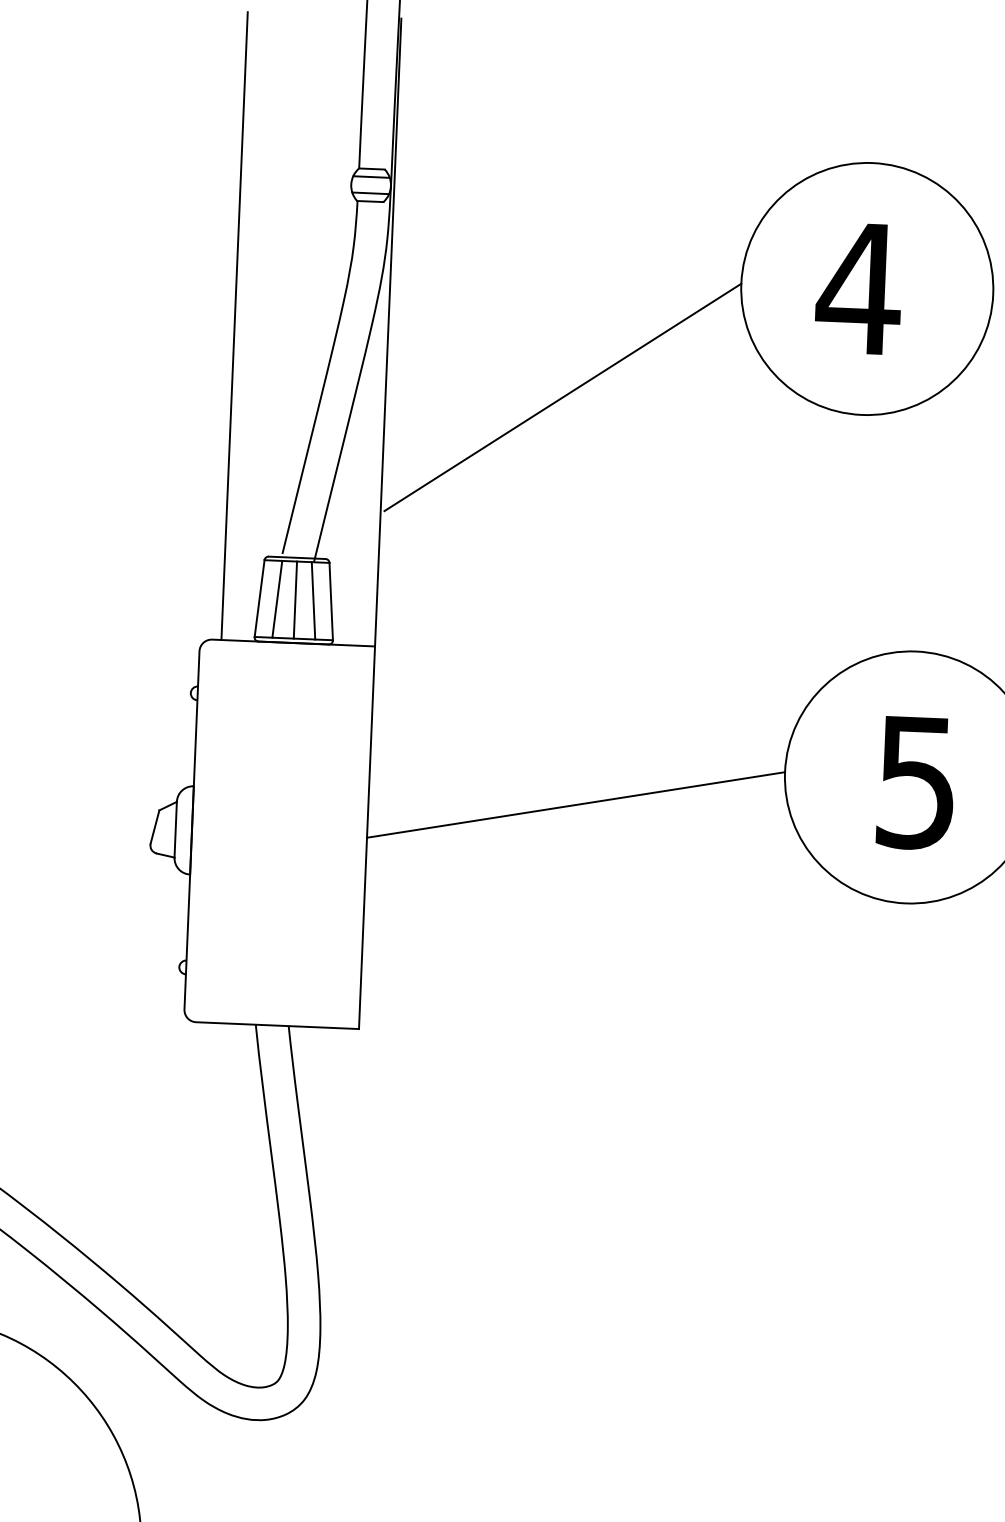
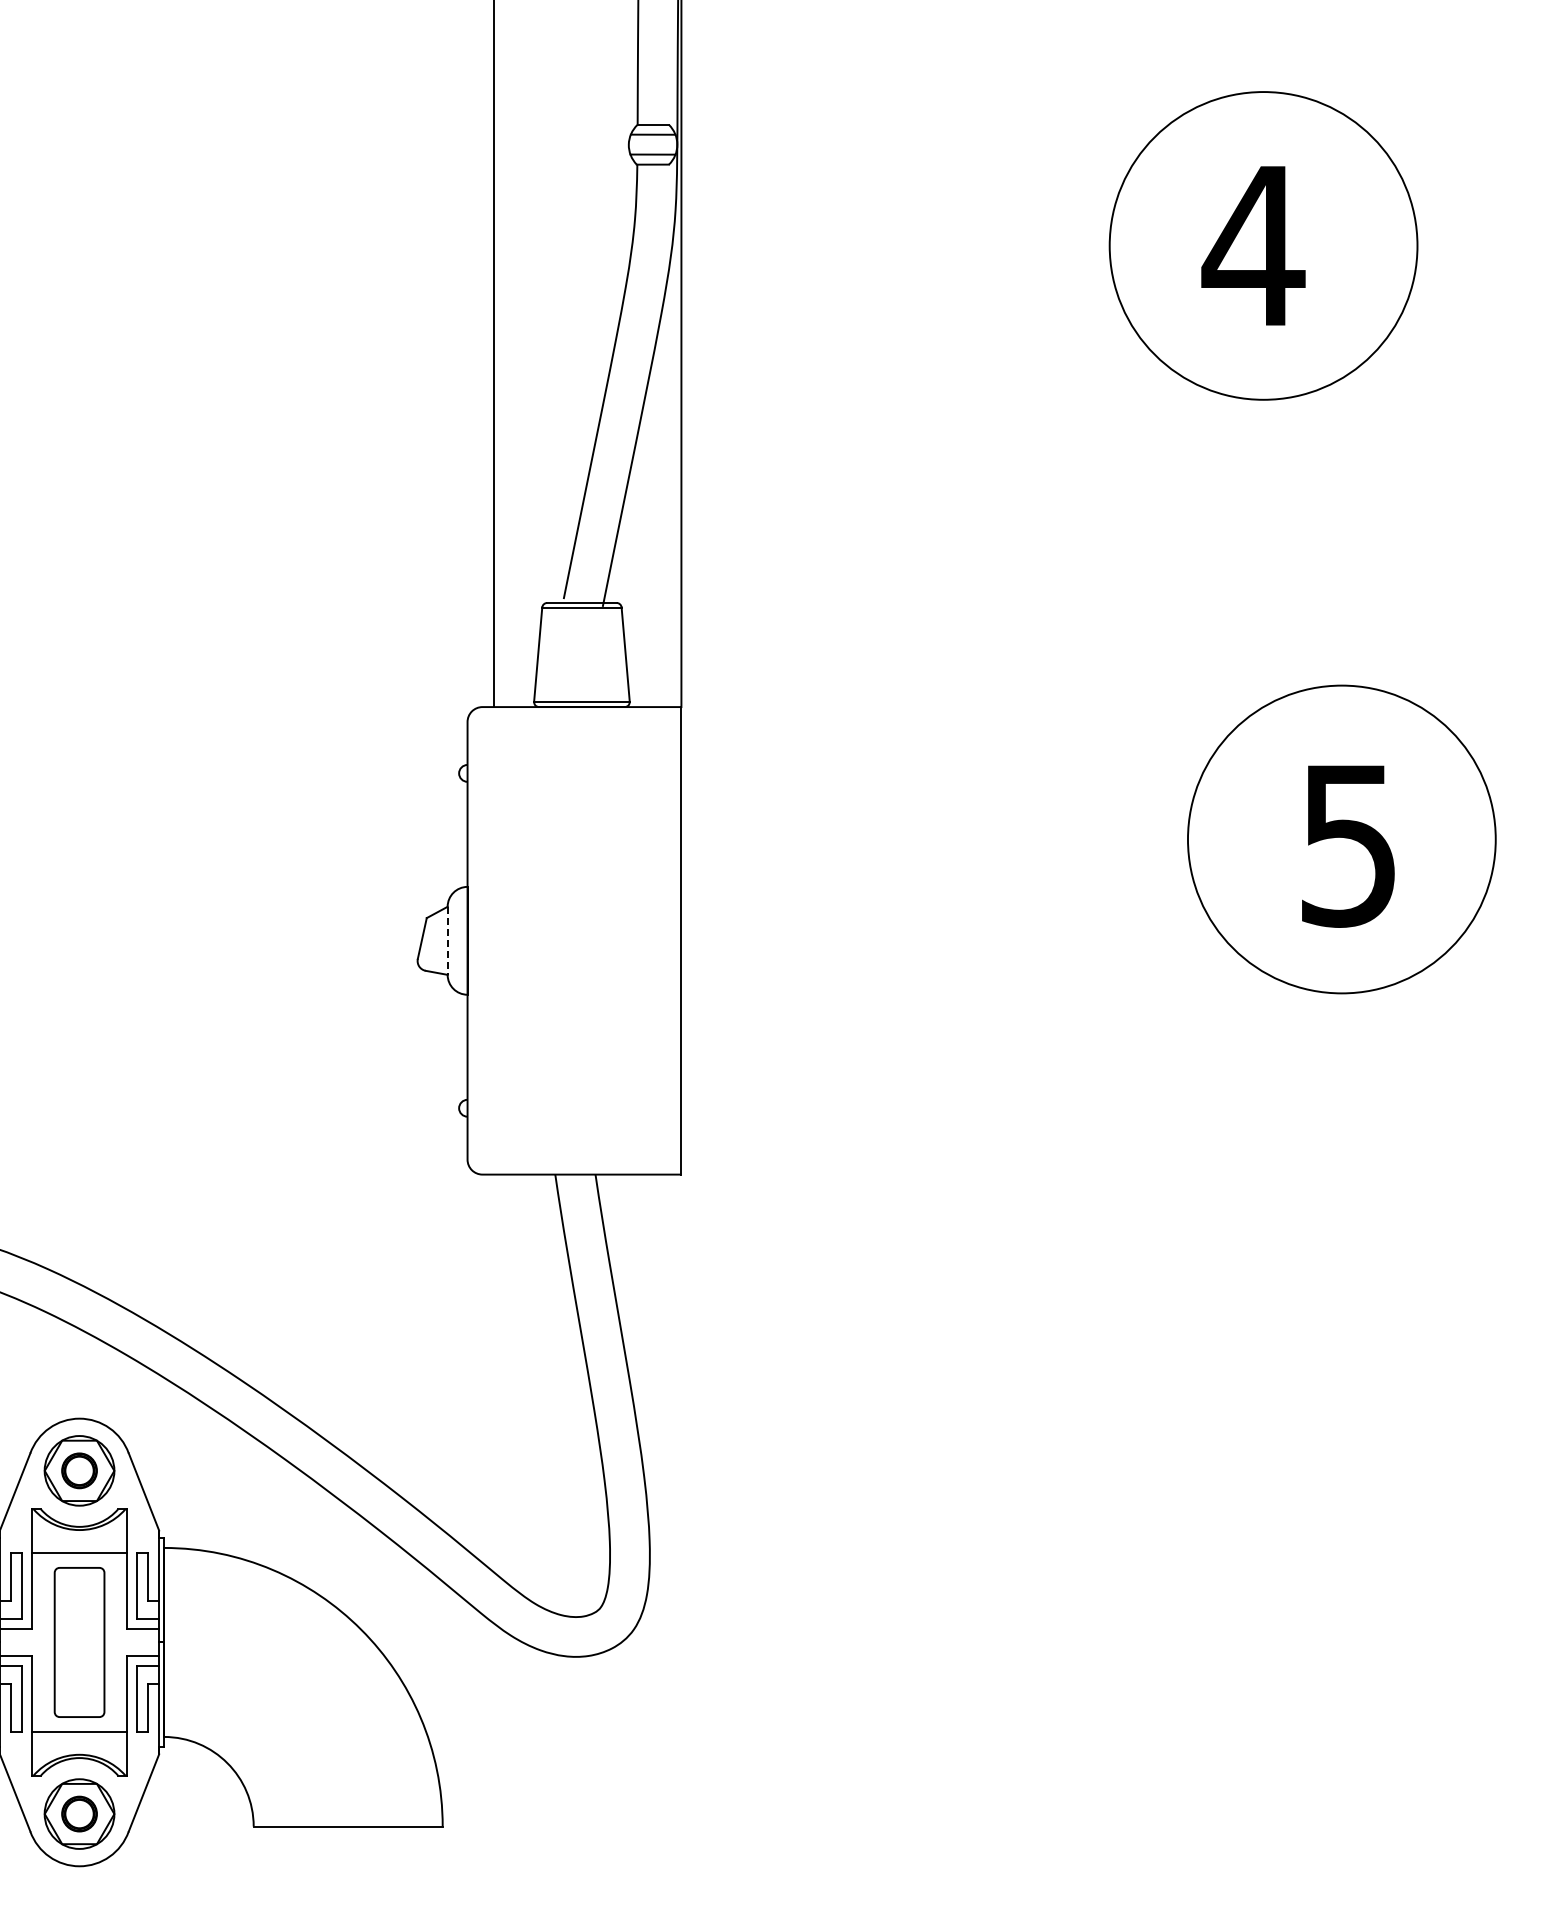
line: (562, 397) -> (897, 393), removed
line: (277, 599) -> (559, 654), removed
line: (295, 599) -> (581, 654), removed
line: (313, 600) -> (603, 654), removed
line: (575, 804) -> (934, 889), removed
line: (175, 830) -> (447, 941), solid -> dashed

